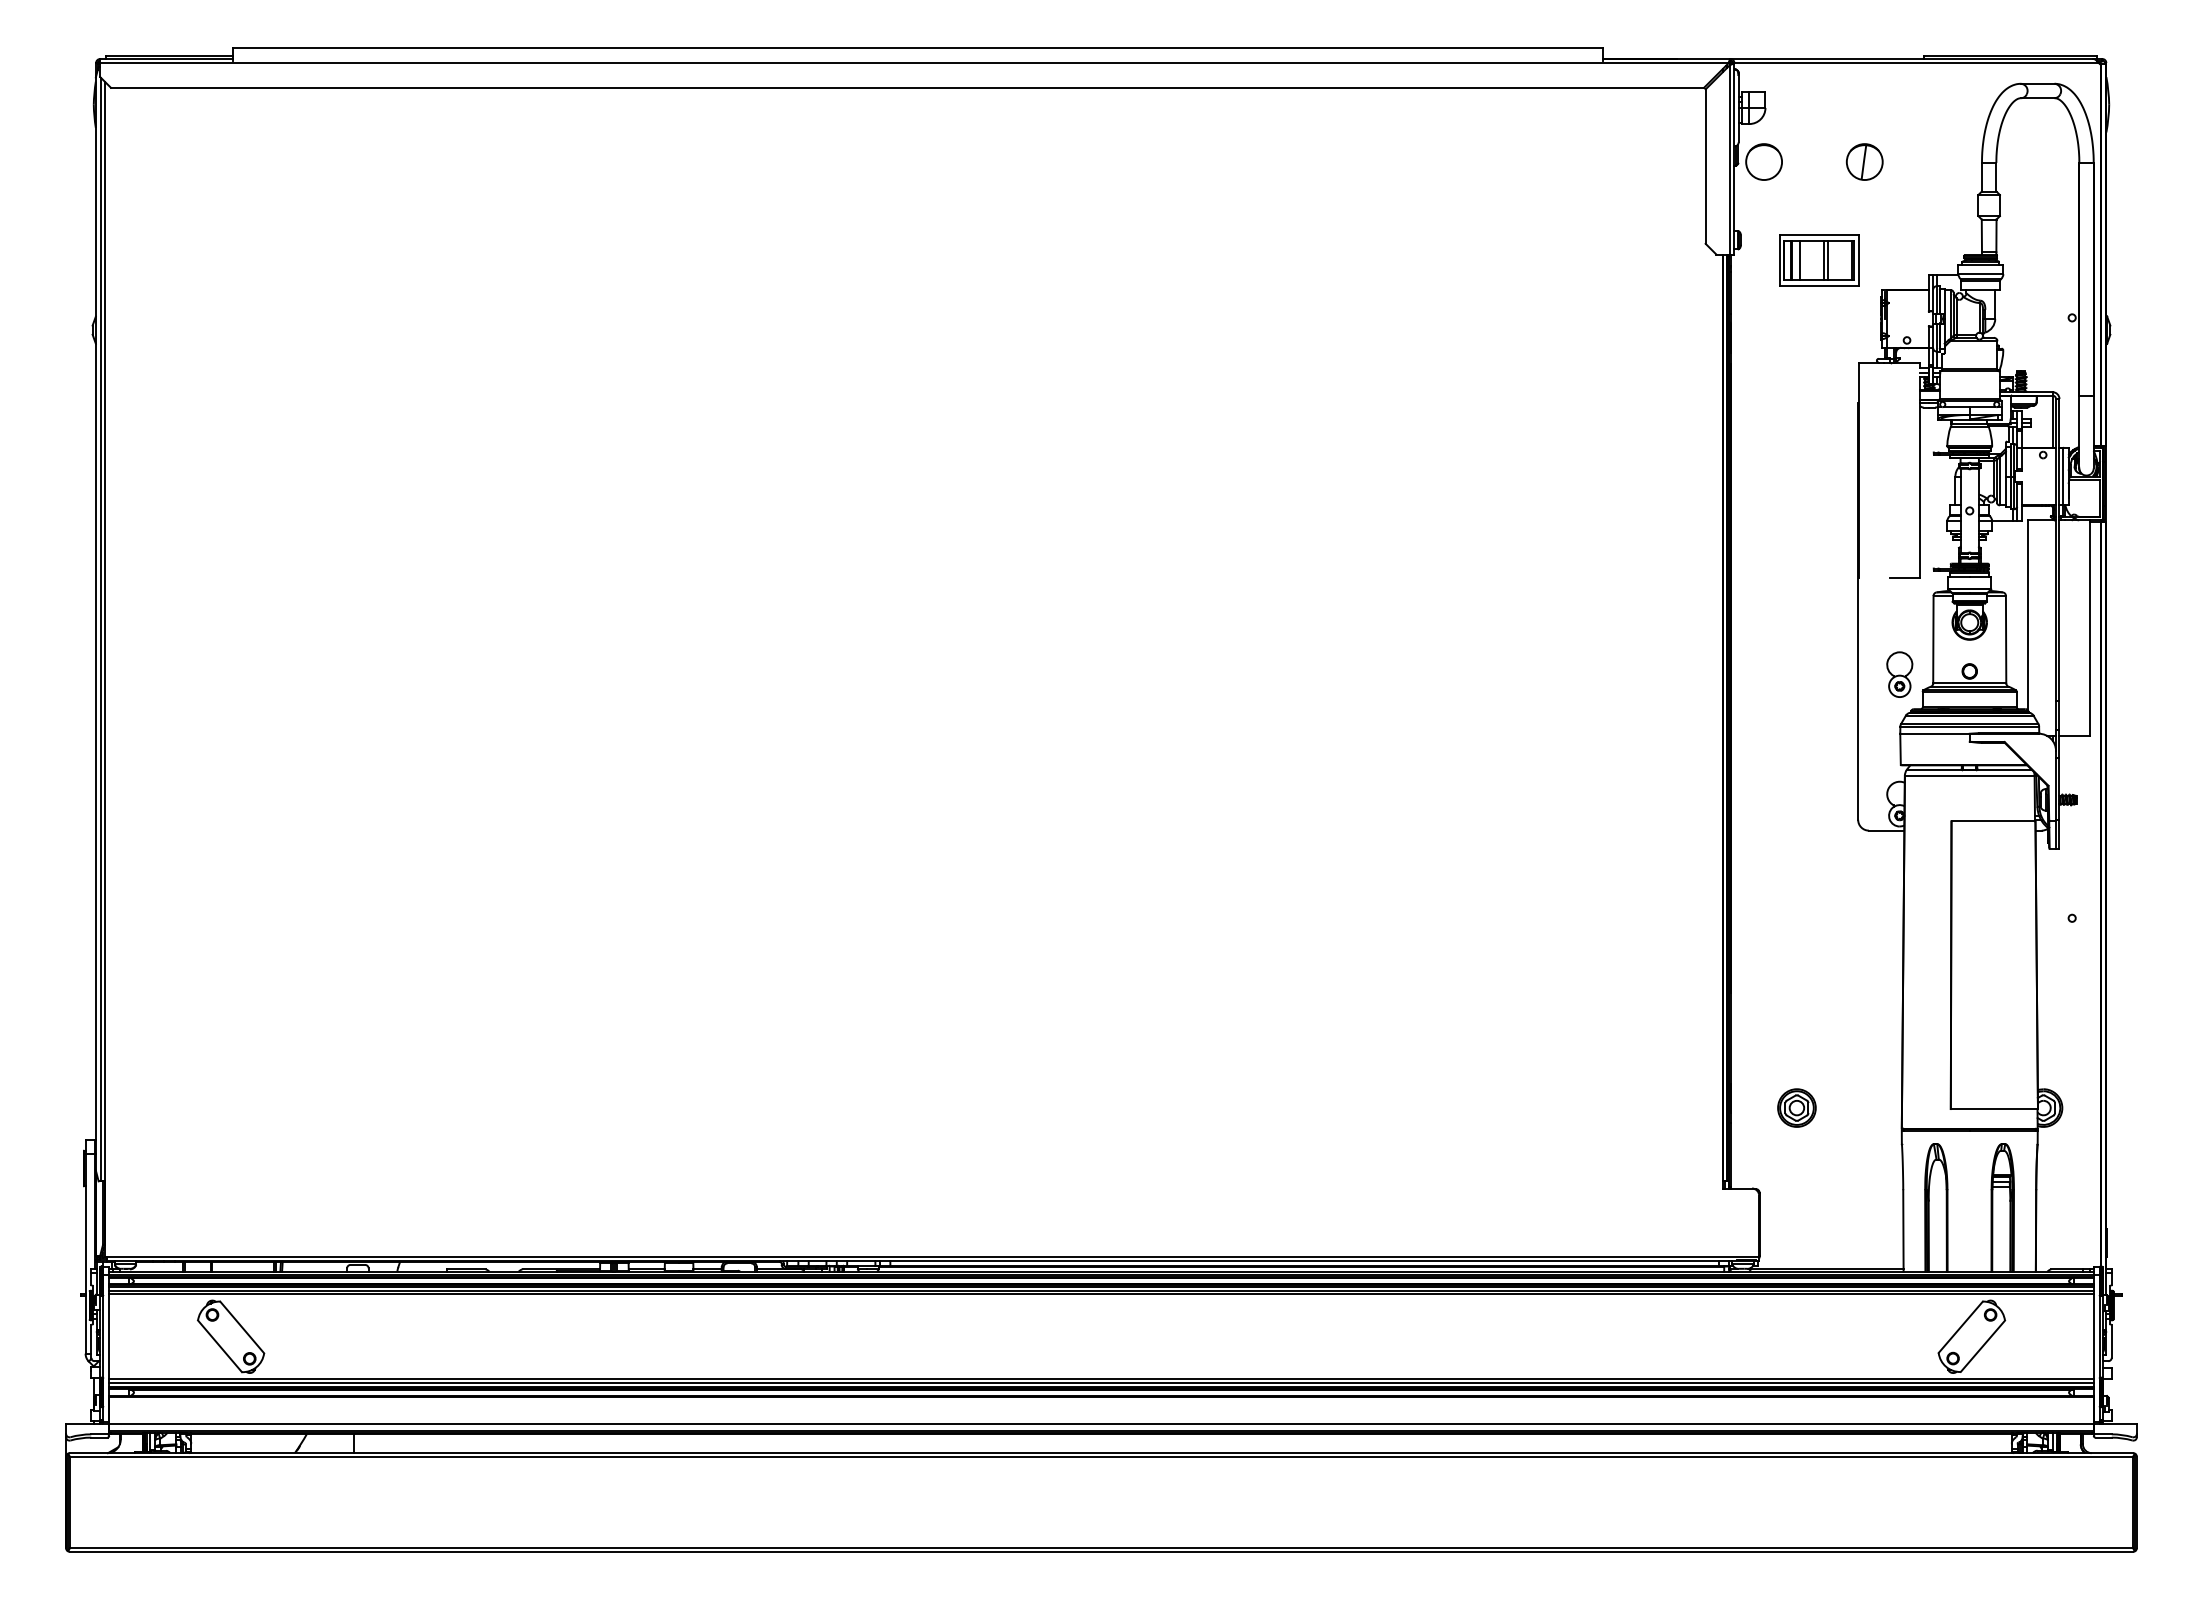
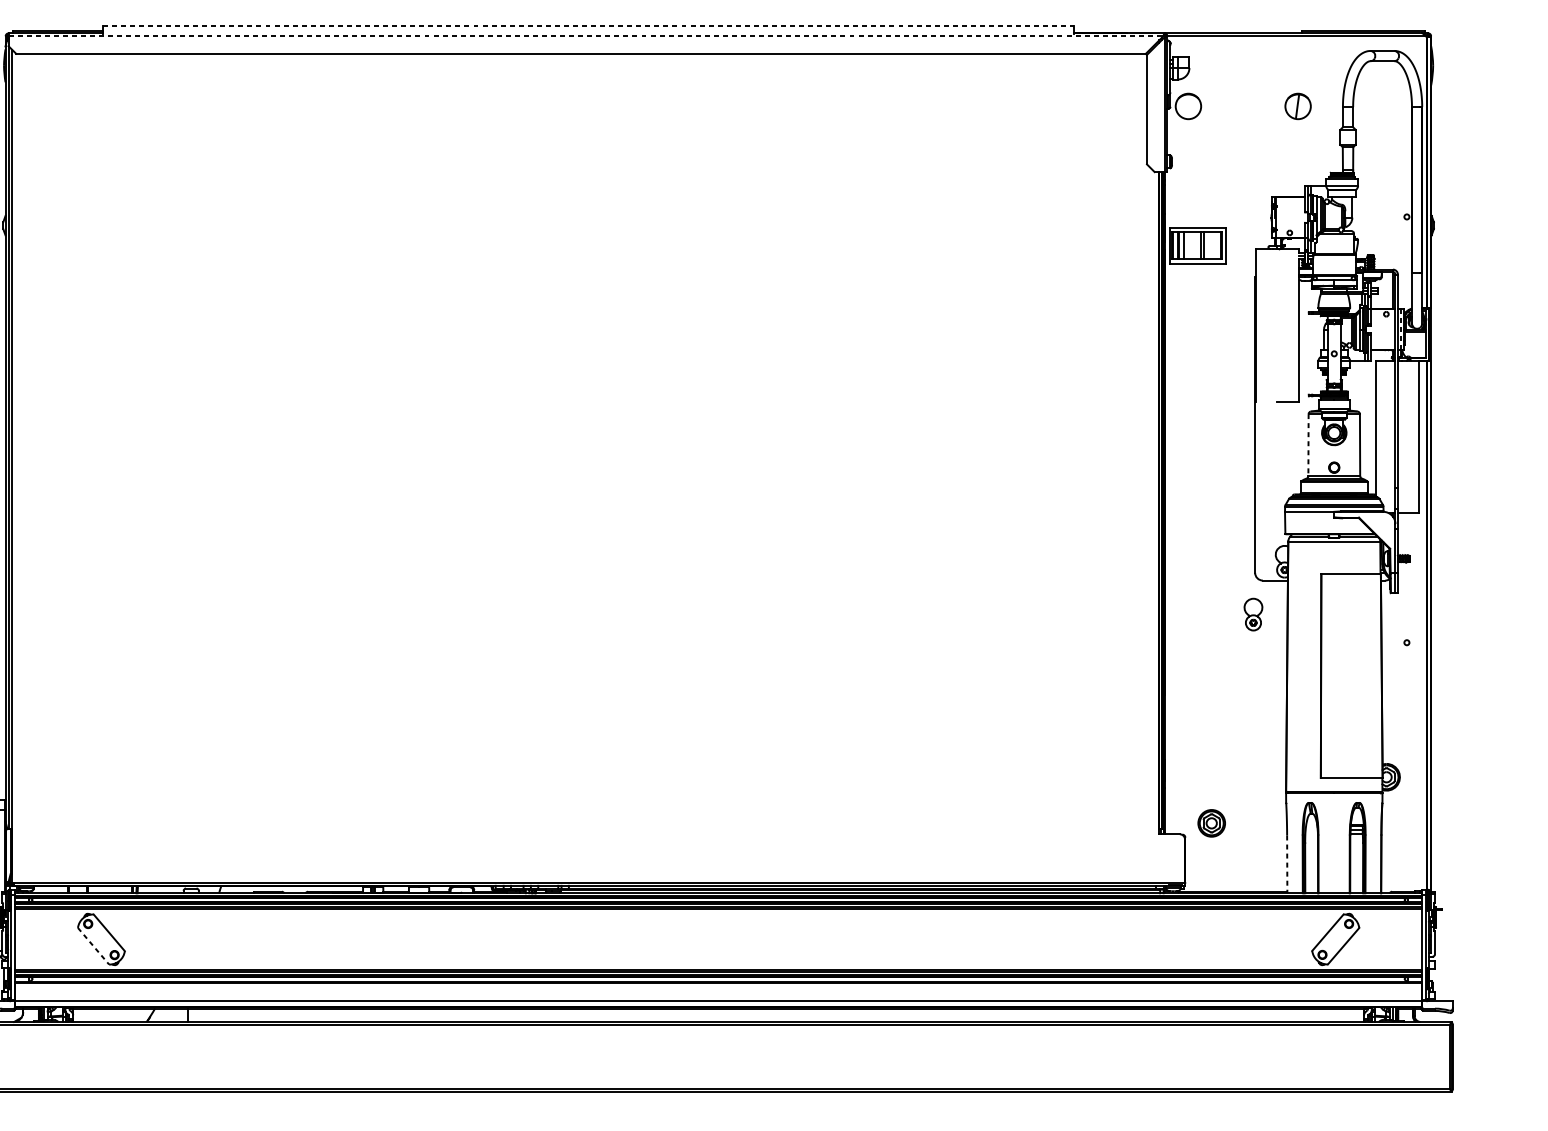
line: (917, 48) -> (588, 25), solid -> dashed
line: (914, 63) -> (586, 36), solid -> dashed
part: (1864, 161) -> (1297, 106), moved
part: (1819, 260) -> (1197, 245), moved
line: (2063, 476) -> (1400, 329), solid -> dashed
line: (1933, 639) -> (1308, 445), solid -> dashed
part: (1899, 674) -> (1253, 614), moved
part: (1796, 1107) -> (1211, 822), moved
line: (1903, 1230) -> (1287, 864), solid -> dashed
line: (219, 1346) -> (93, 946), solid -> dashed

